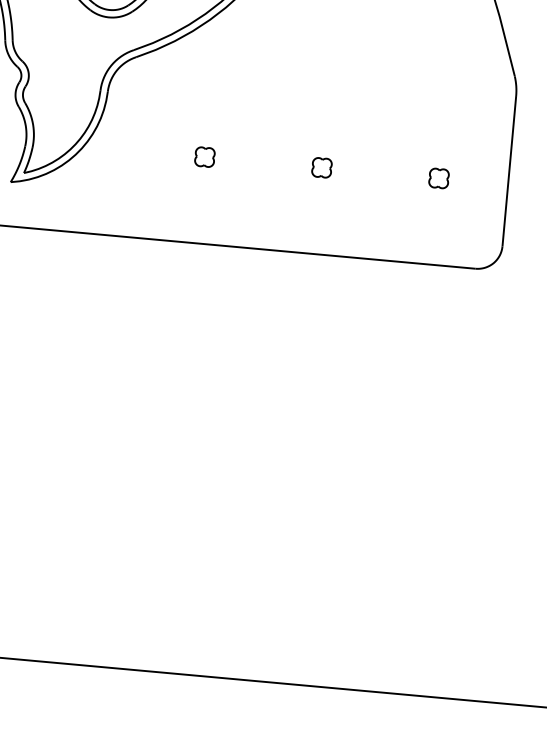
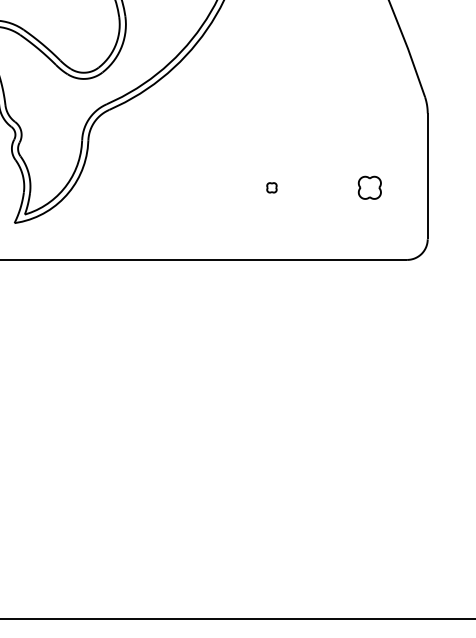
part: (204, 156) -> (173, 187), removed
part: (321, 167) -> (271, 187), size x0.6
part: (438, 178) -> (369, 187), size x1.4

